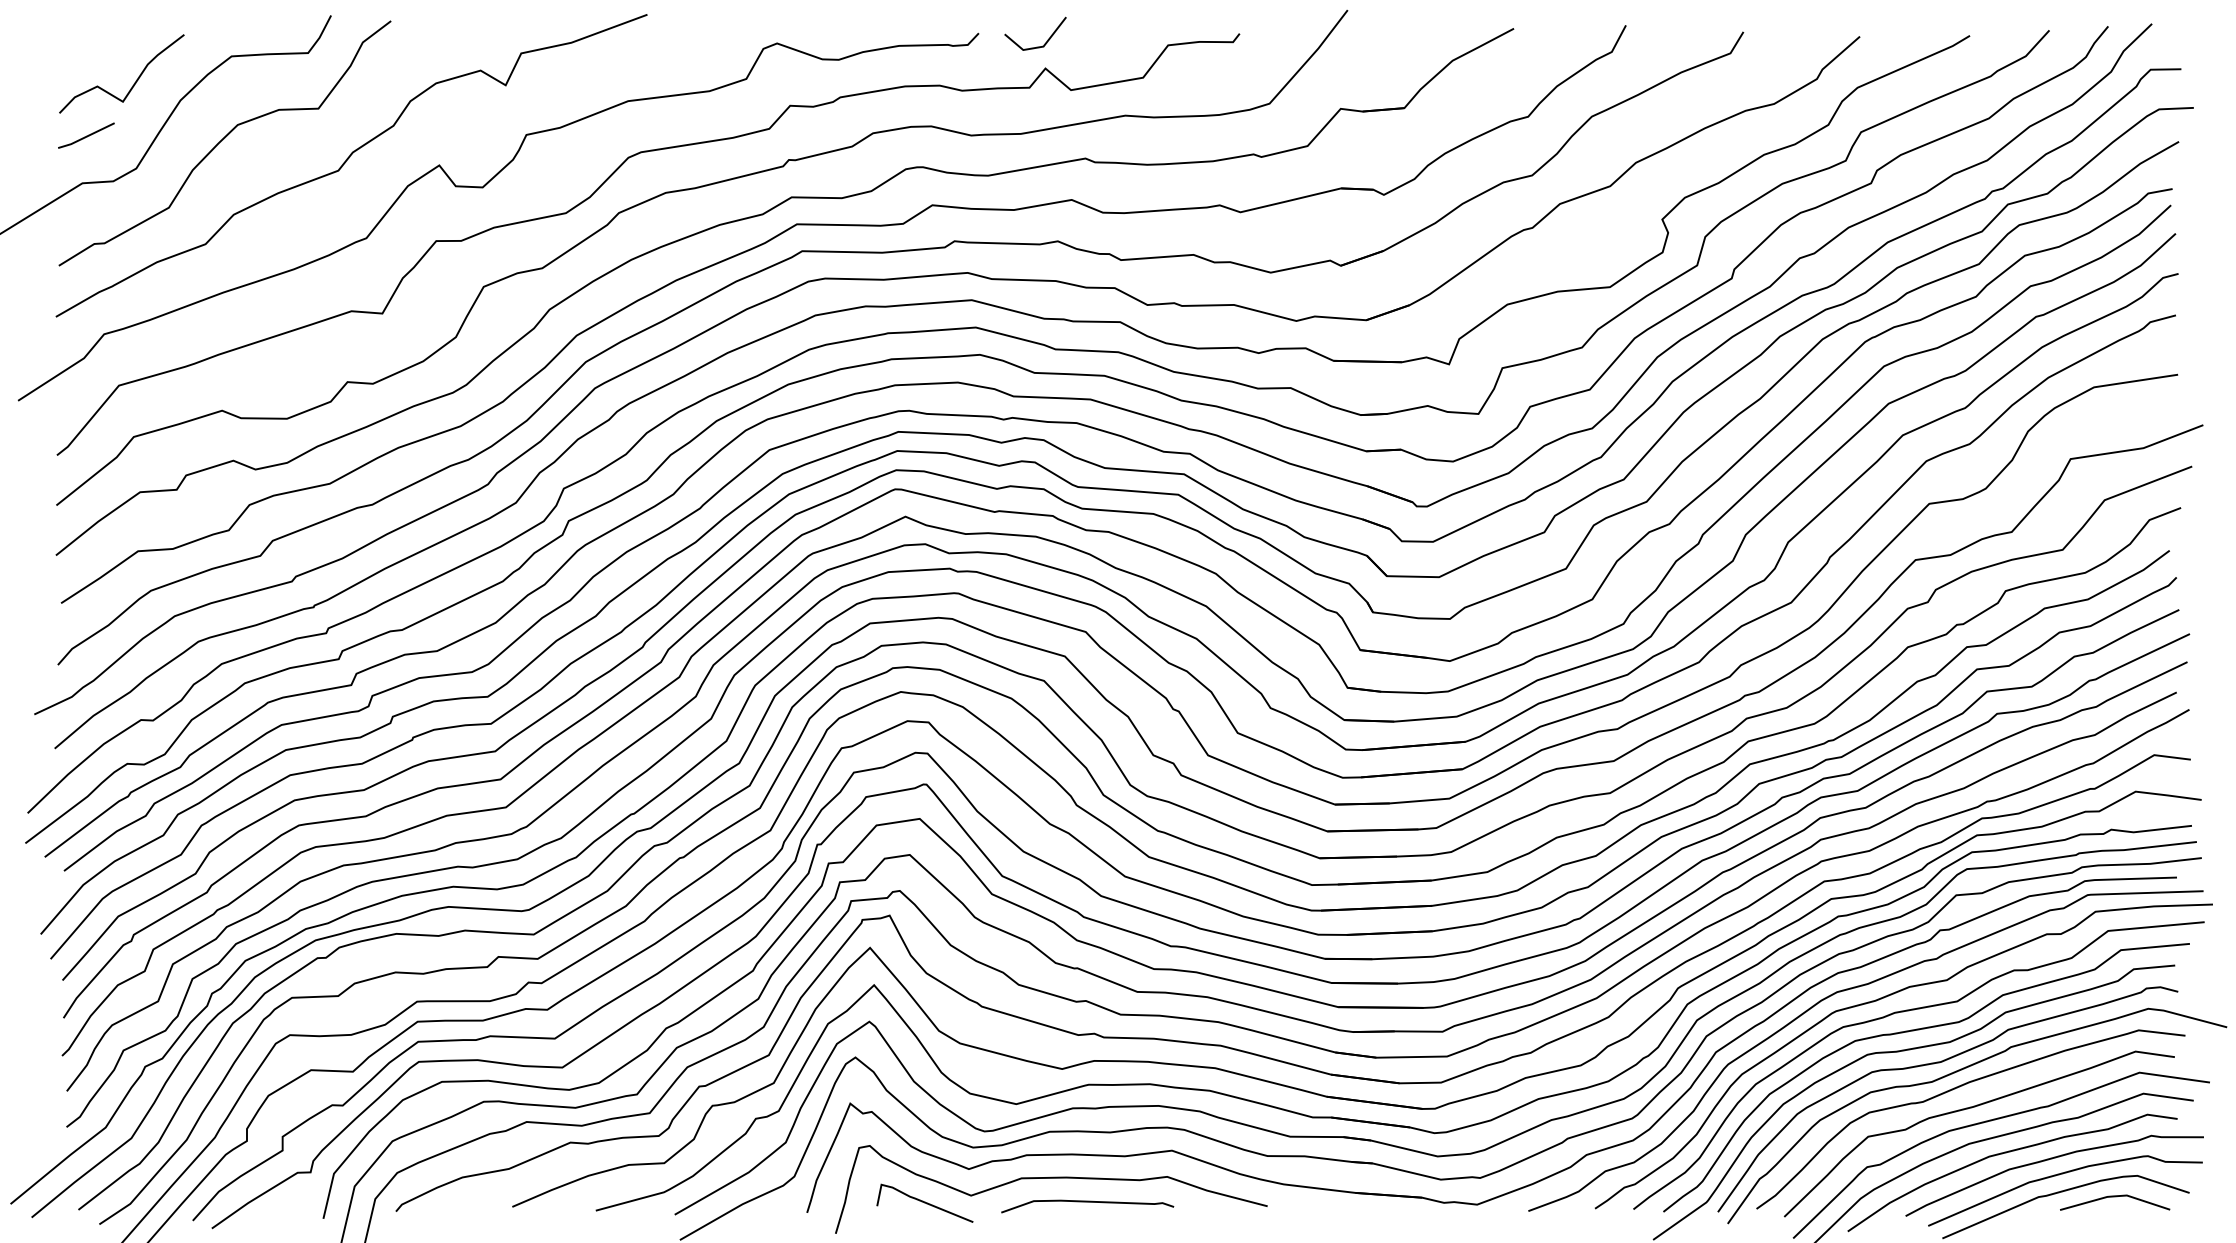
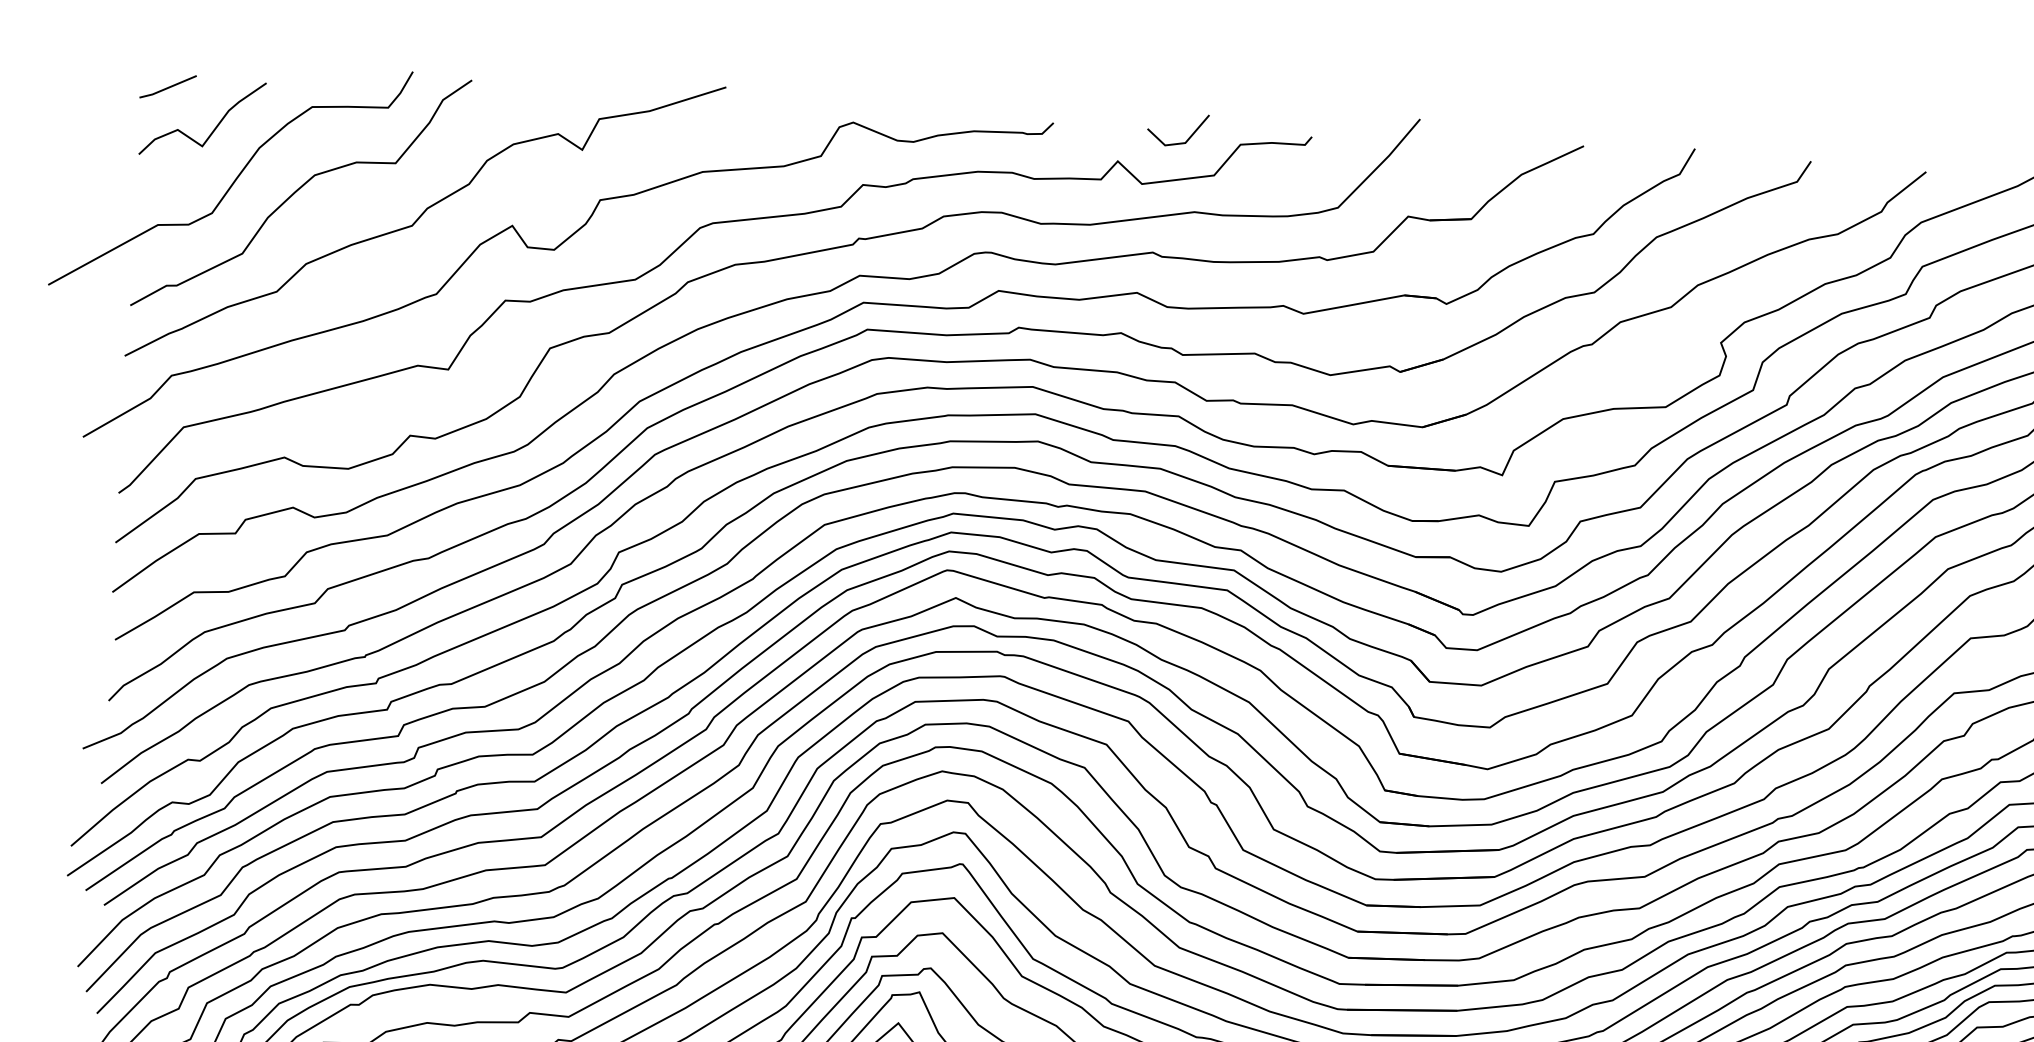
line: (1036, 46) -> (1178, 142), moved
line: (86, 135) -> (168, 86), moved

